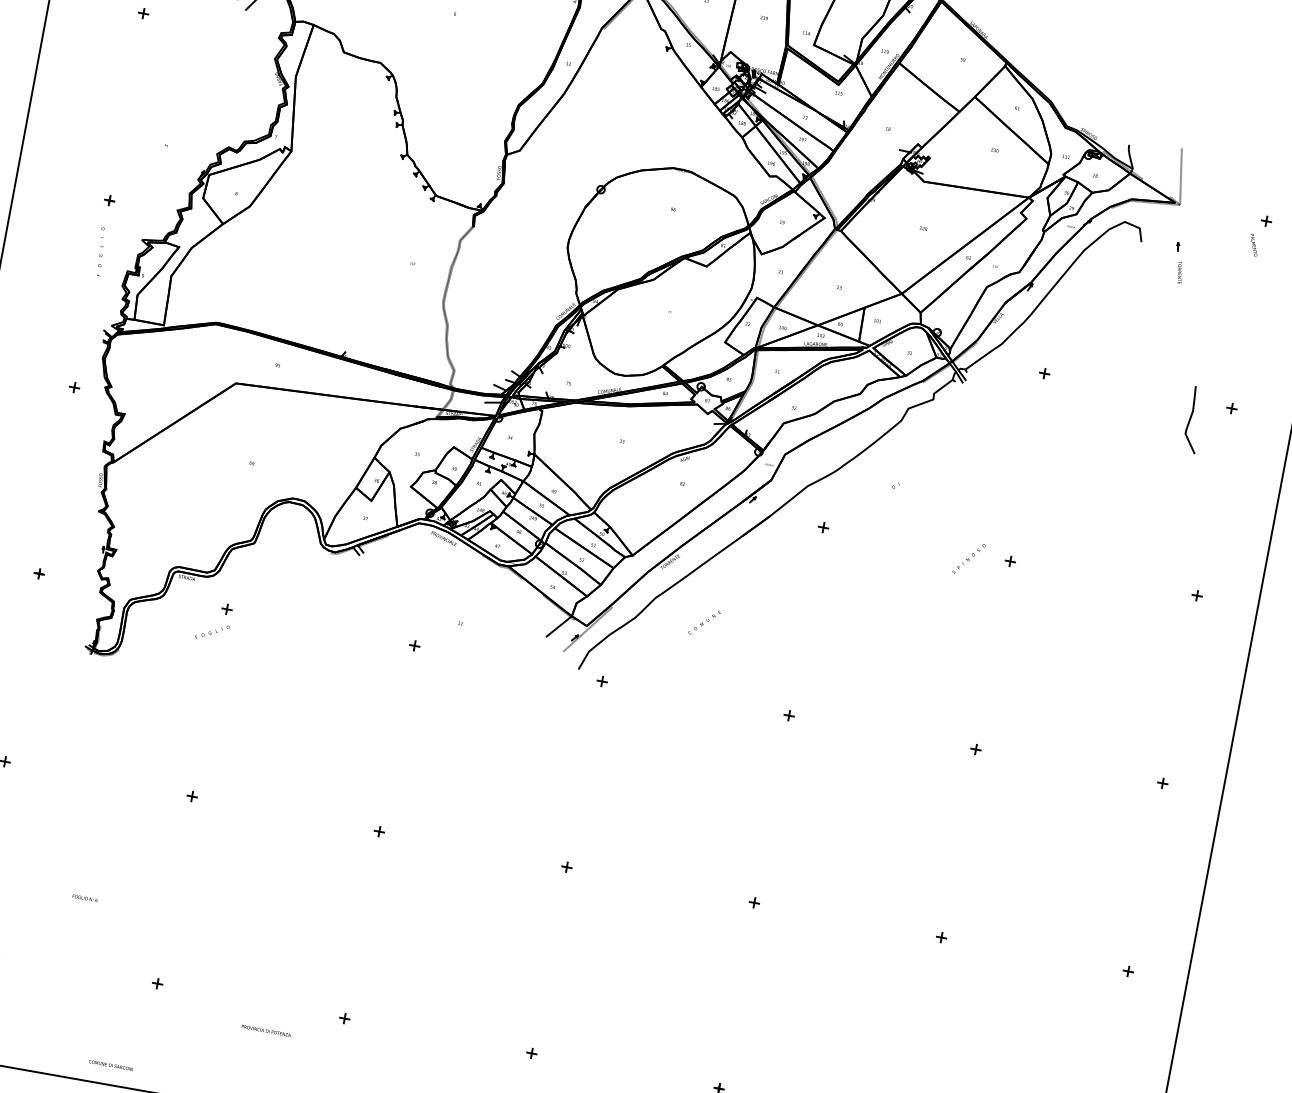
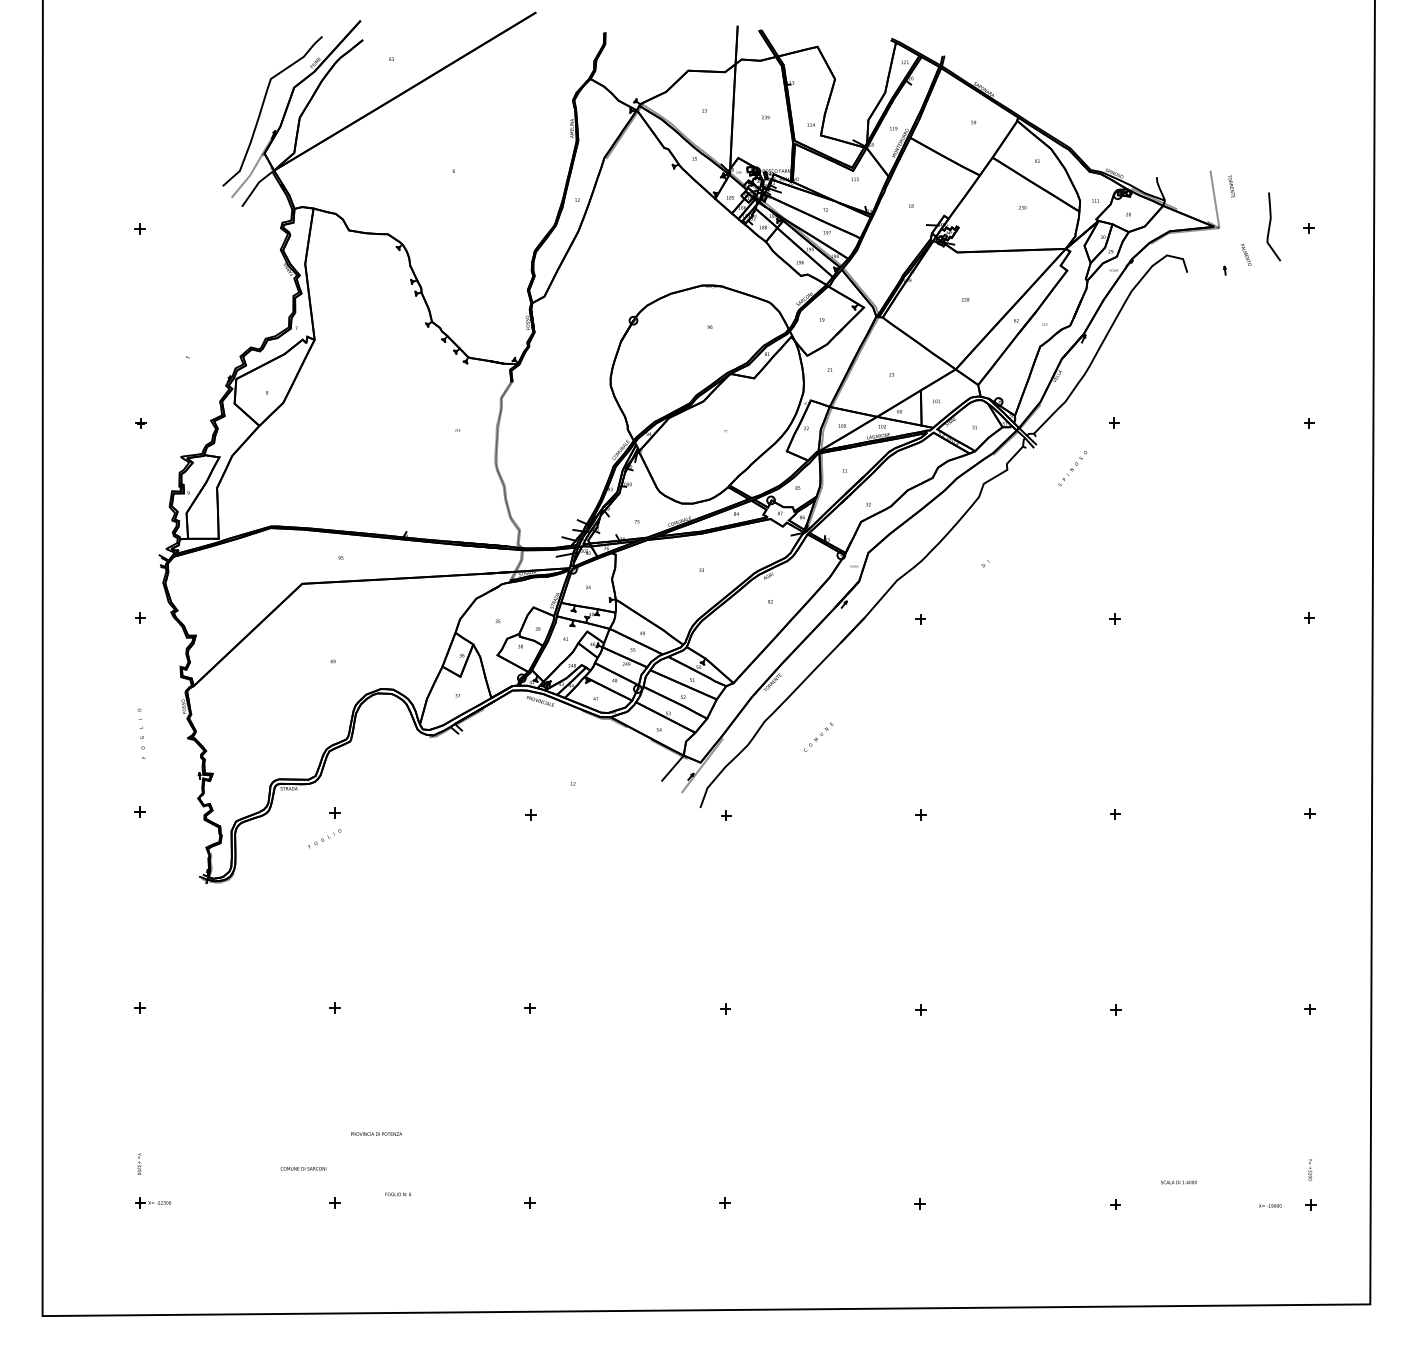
text: (1254, 244) -> (1246, 254), moved
text: (100, 251) -> (141, 733), moved
text: (1179, 272) -> (1231, 186), moved
curve: (1191, 419) -> (1270, 226), moved
text: (968, 558) -> (1072, 468), moved
text: (85, 898) -> (398, 1194), moved
text: (266, 1030) -> (376, 1133), moved
text: (110, 1065) -> (303, 1168), moved

